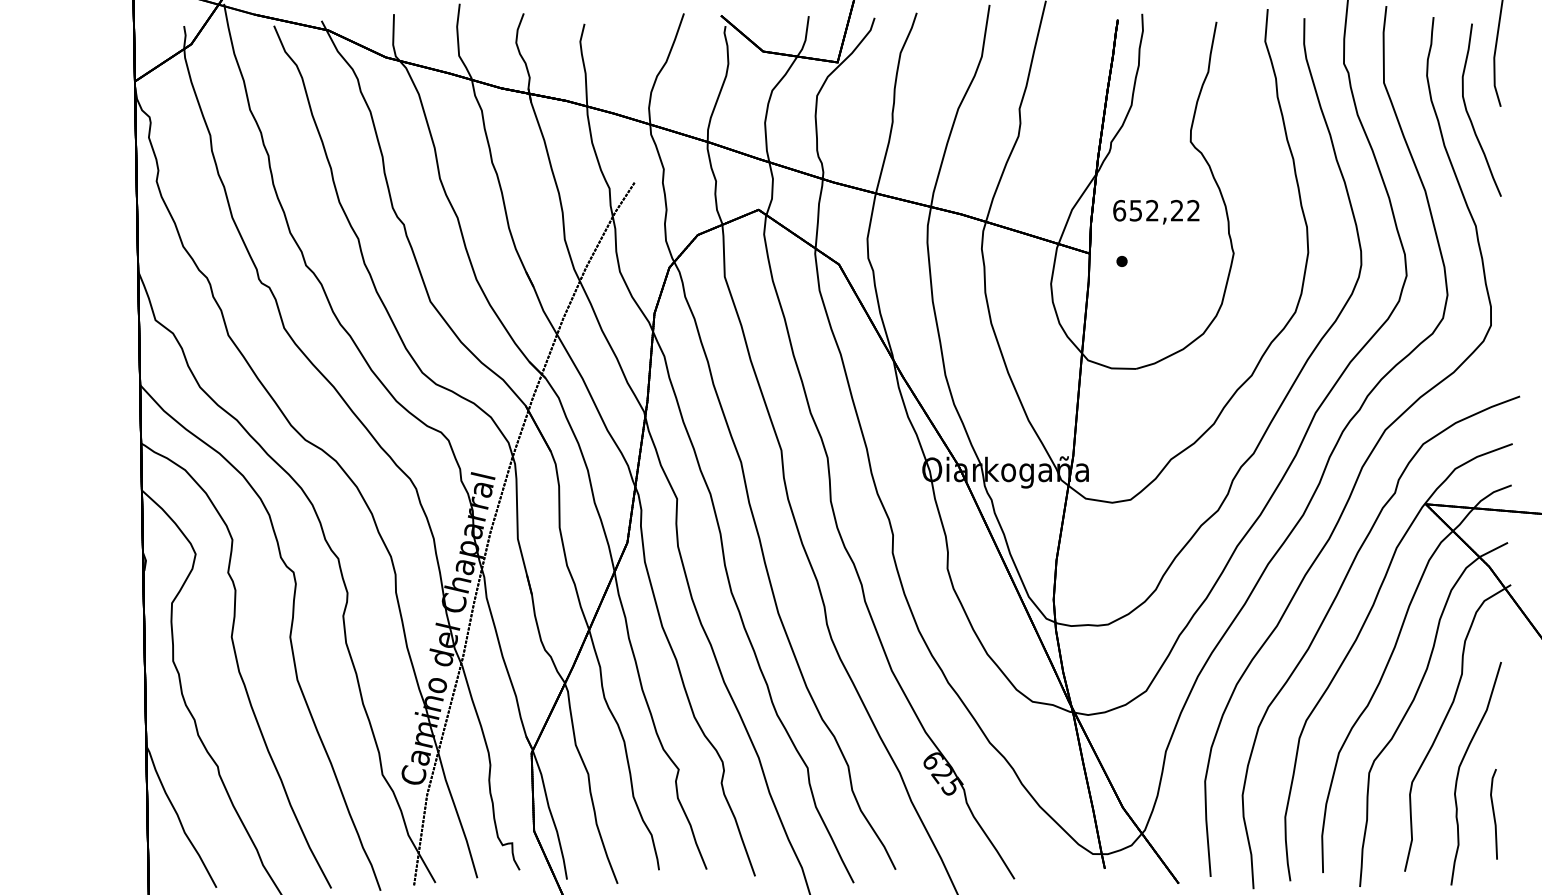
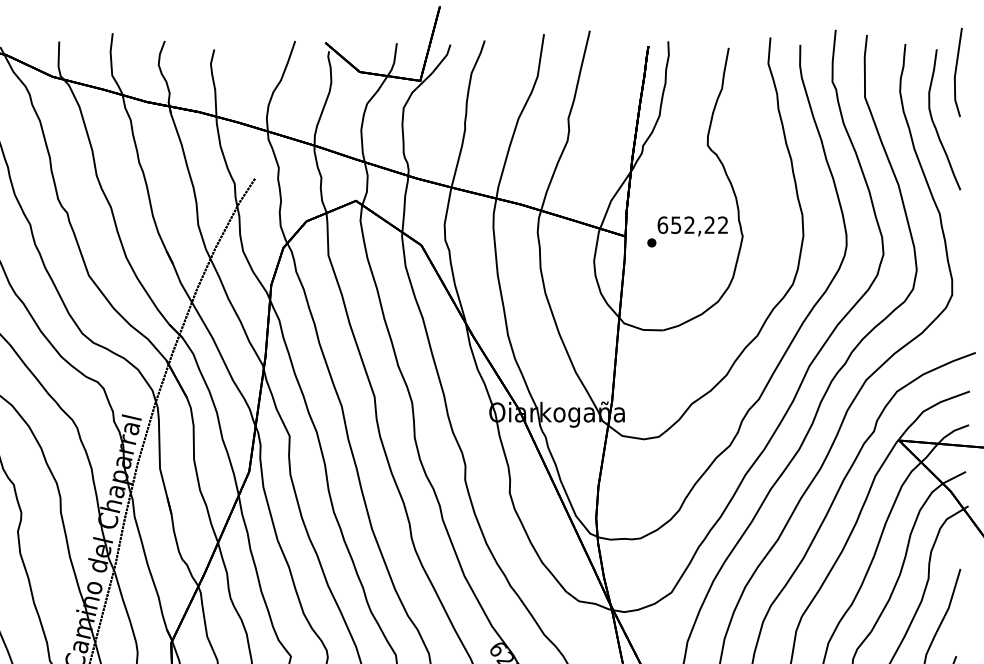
text: (1156, 212) -> (692, 226), moved

